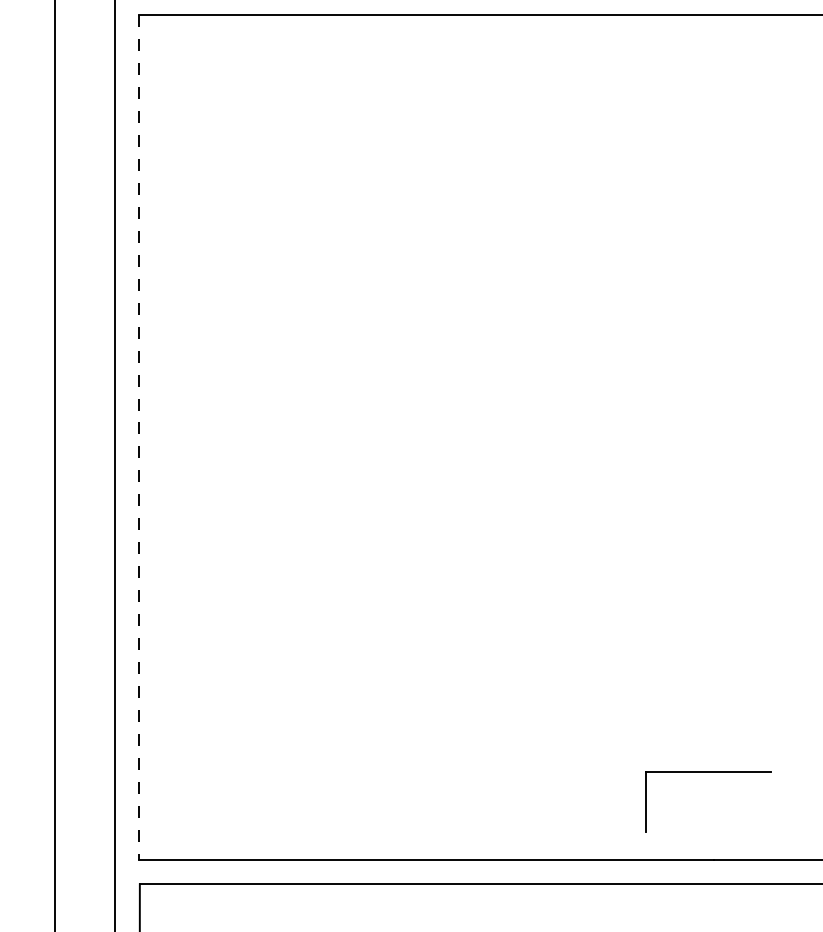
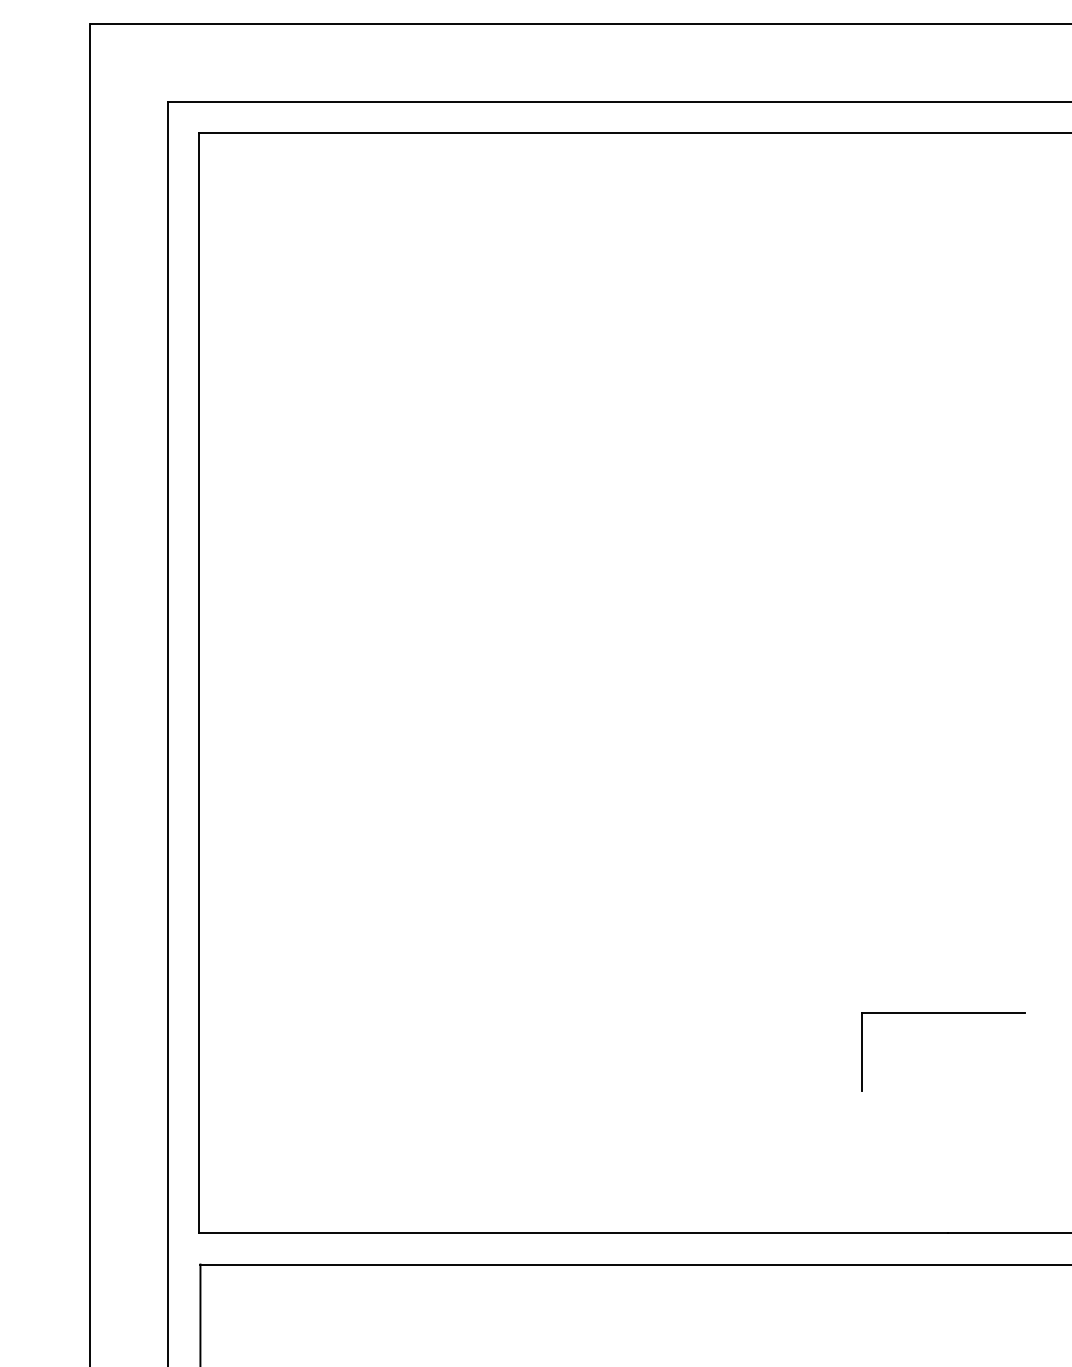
line: (138, 437) -> (198, 683), dashed -> solid
part: (708, 772) -> (943, 1013), moved

